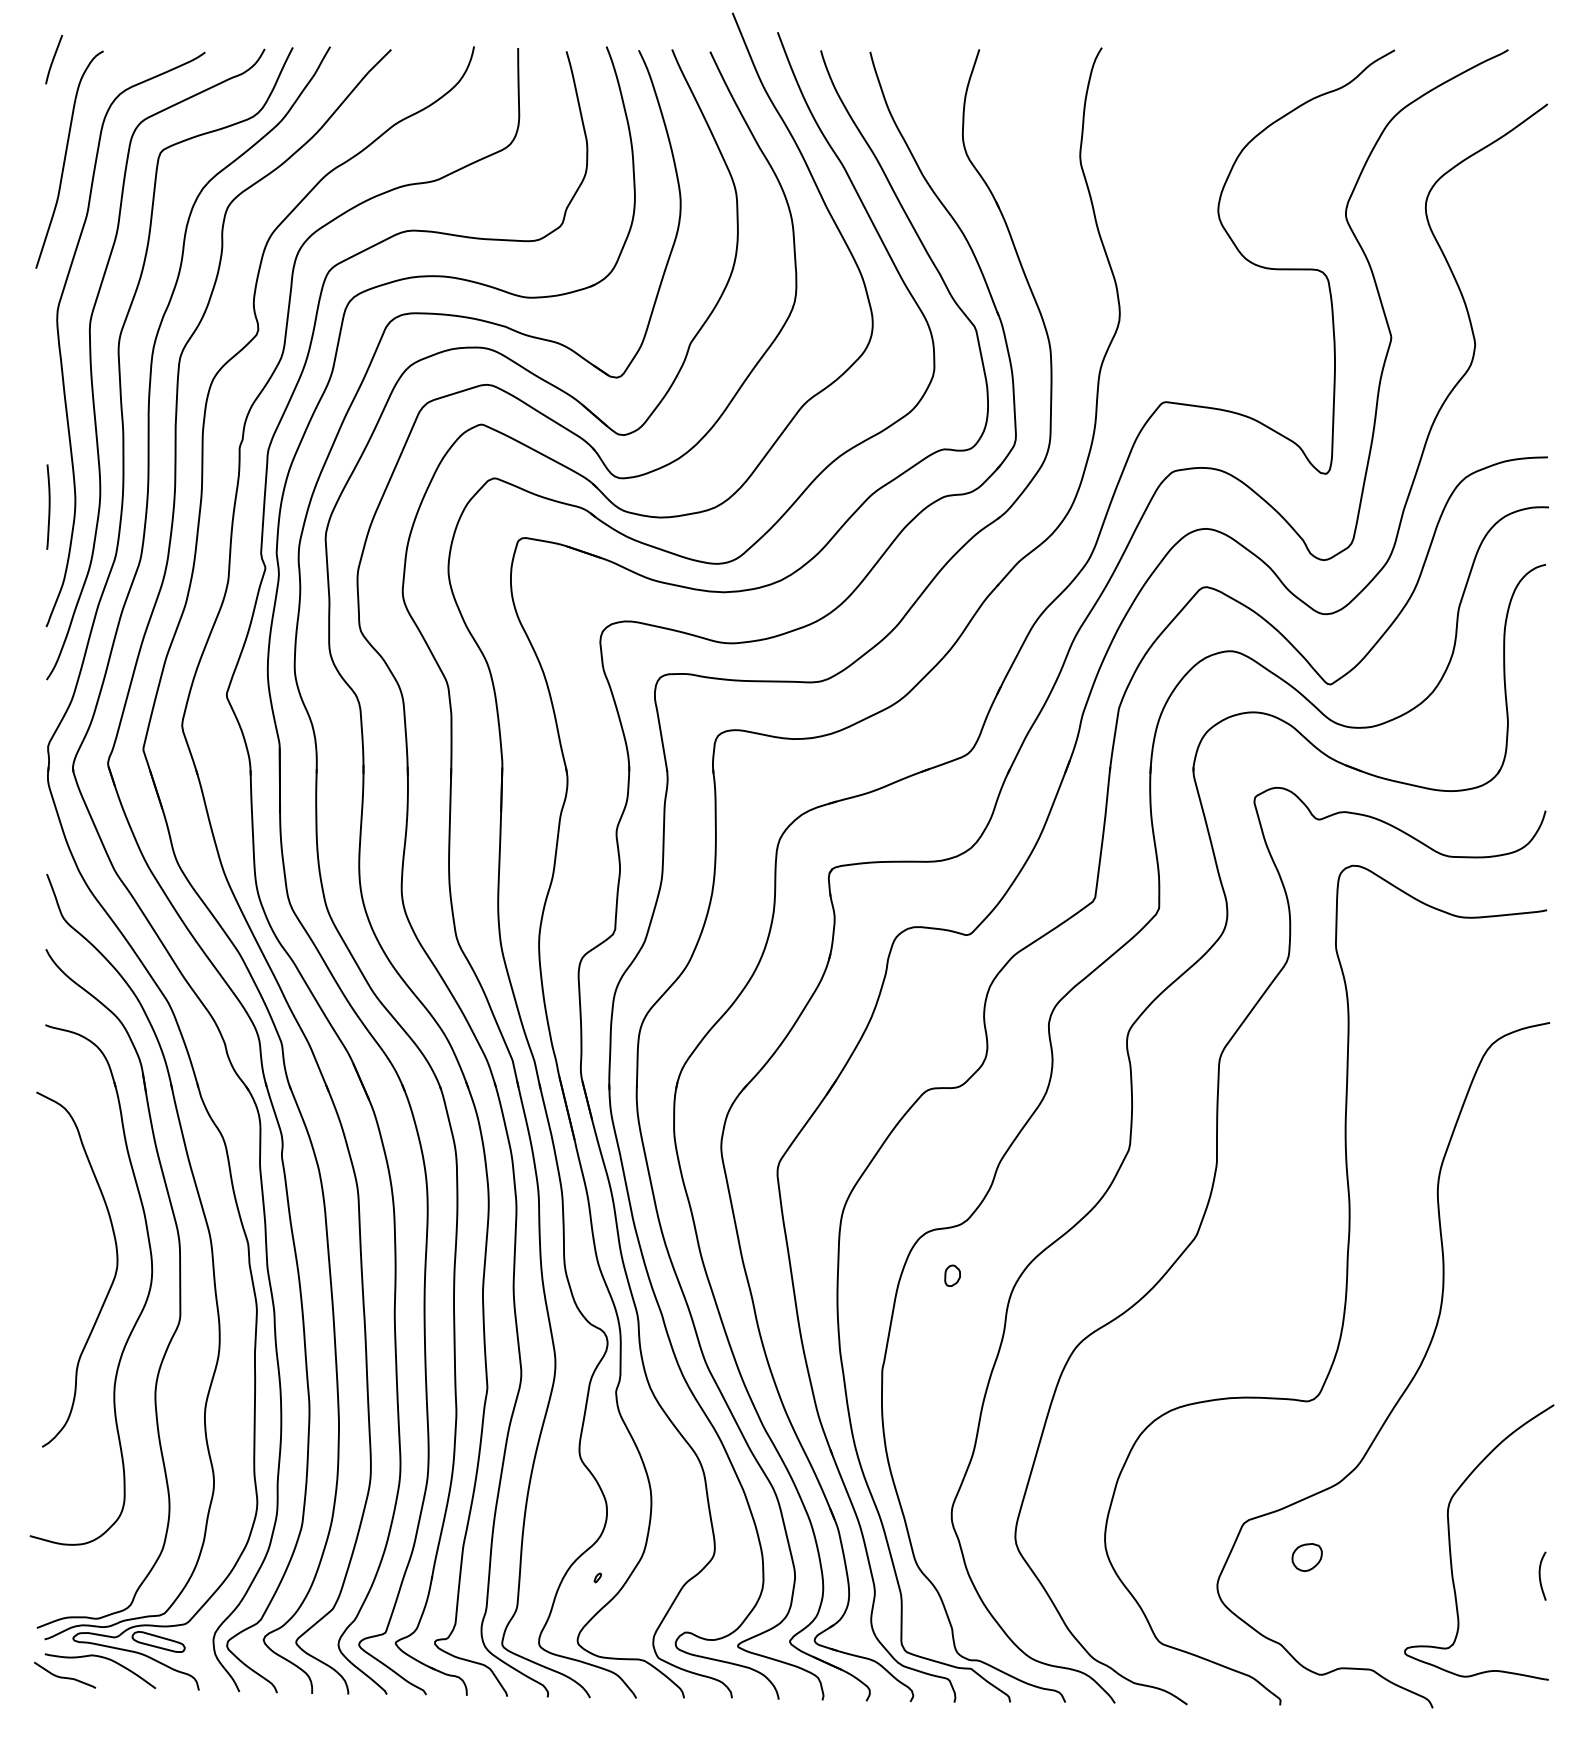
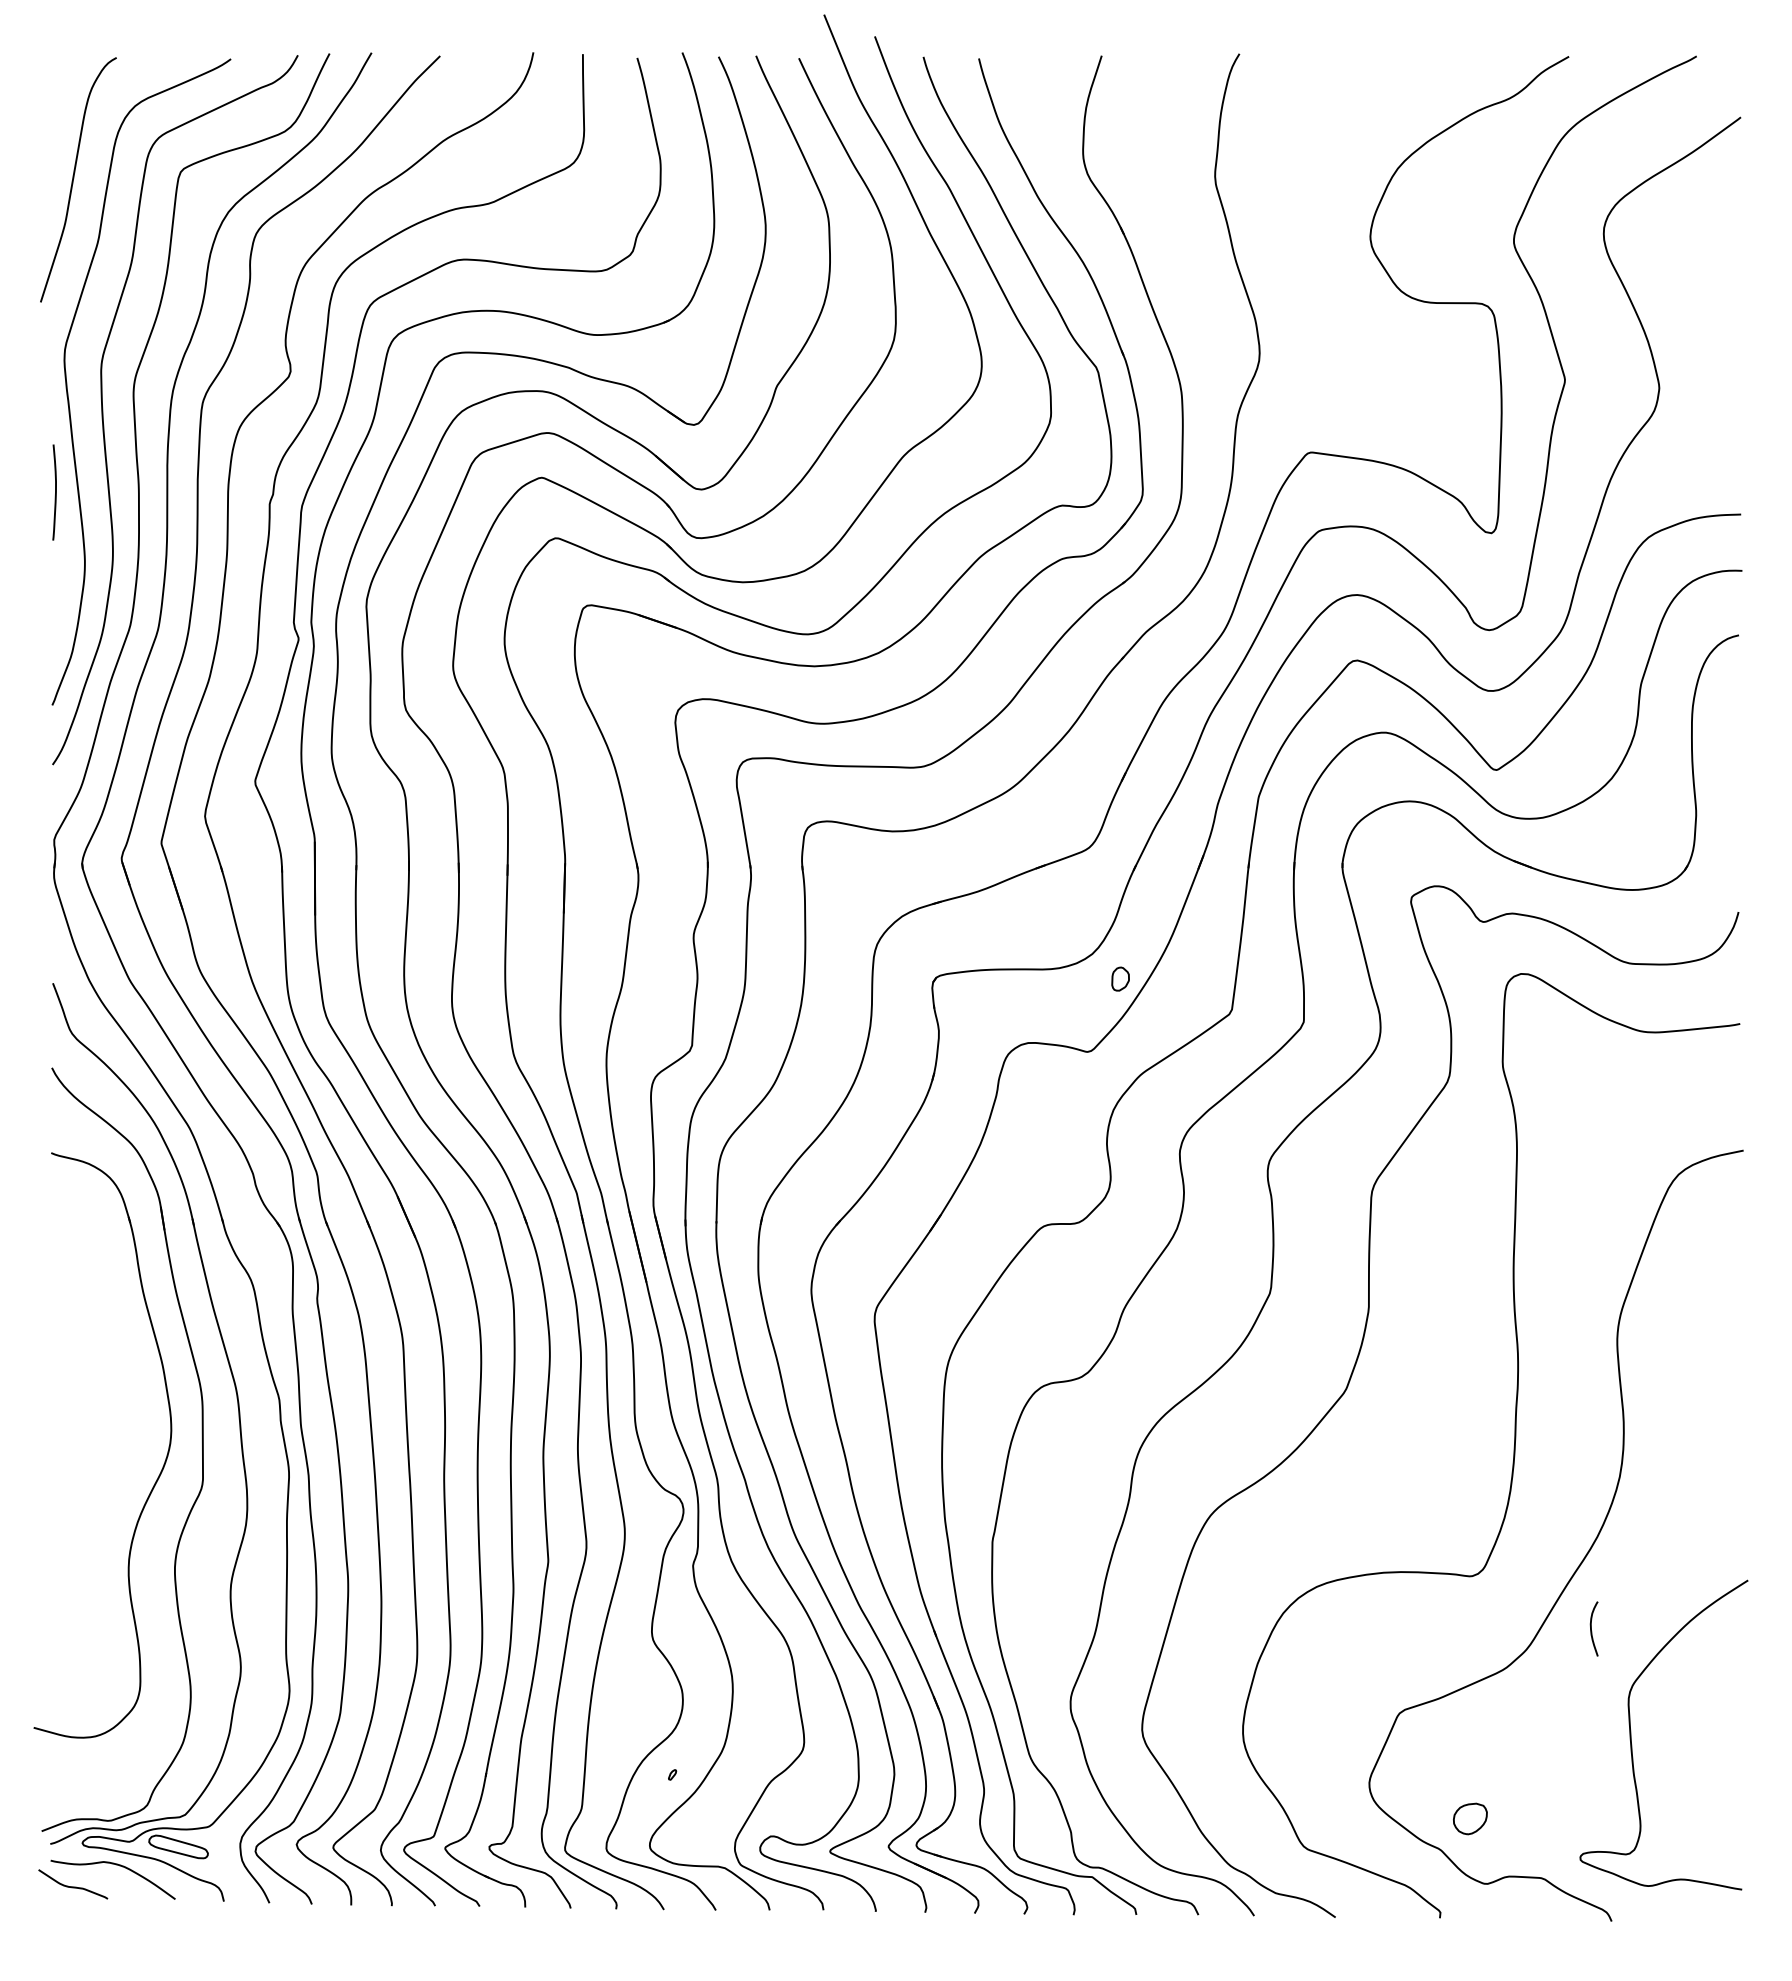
curve: (53, 59) -> (60, 67), removed
curve: (49, 507) -> (55, 492), moved
part: (952, 1275) -> (1120, 978), moved
curve: (110, 1285) -> (124, 1445), removed
part: (1307, 1557) -> (1470, 1818), moved
curve: (1540, 1575) -> (1591, 1628), moved

